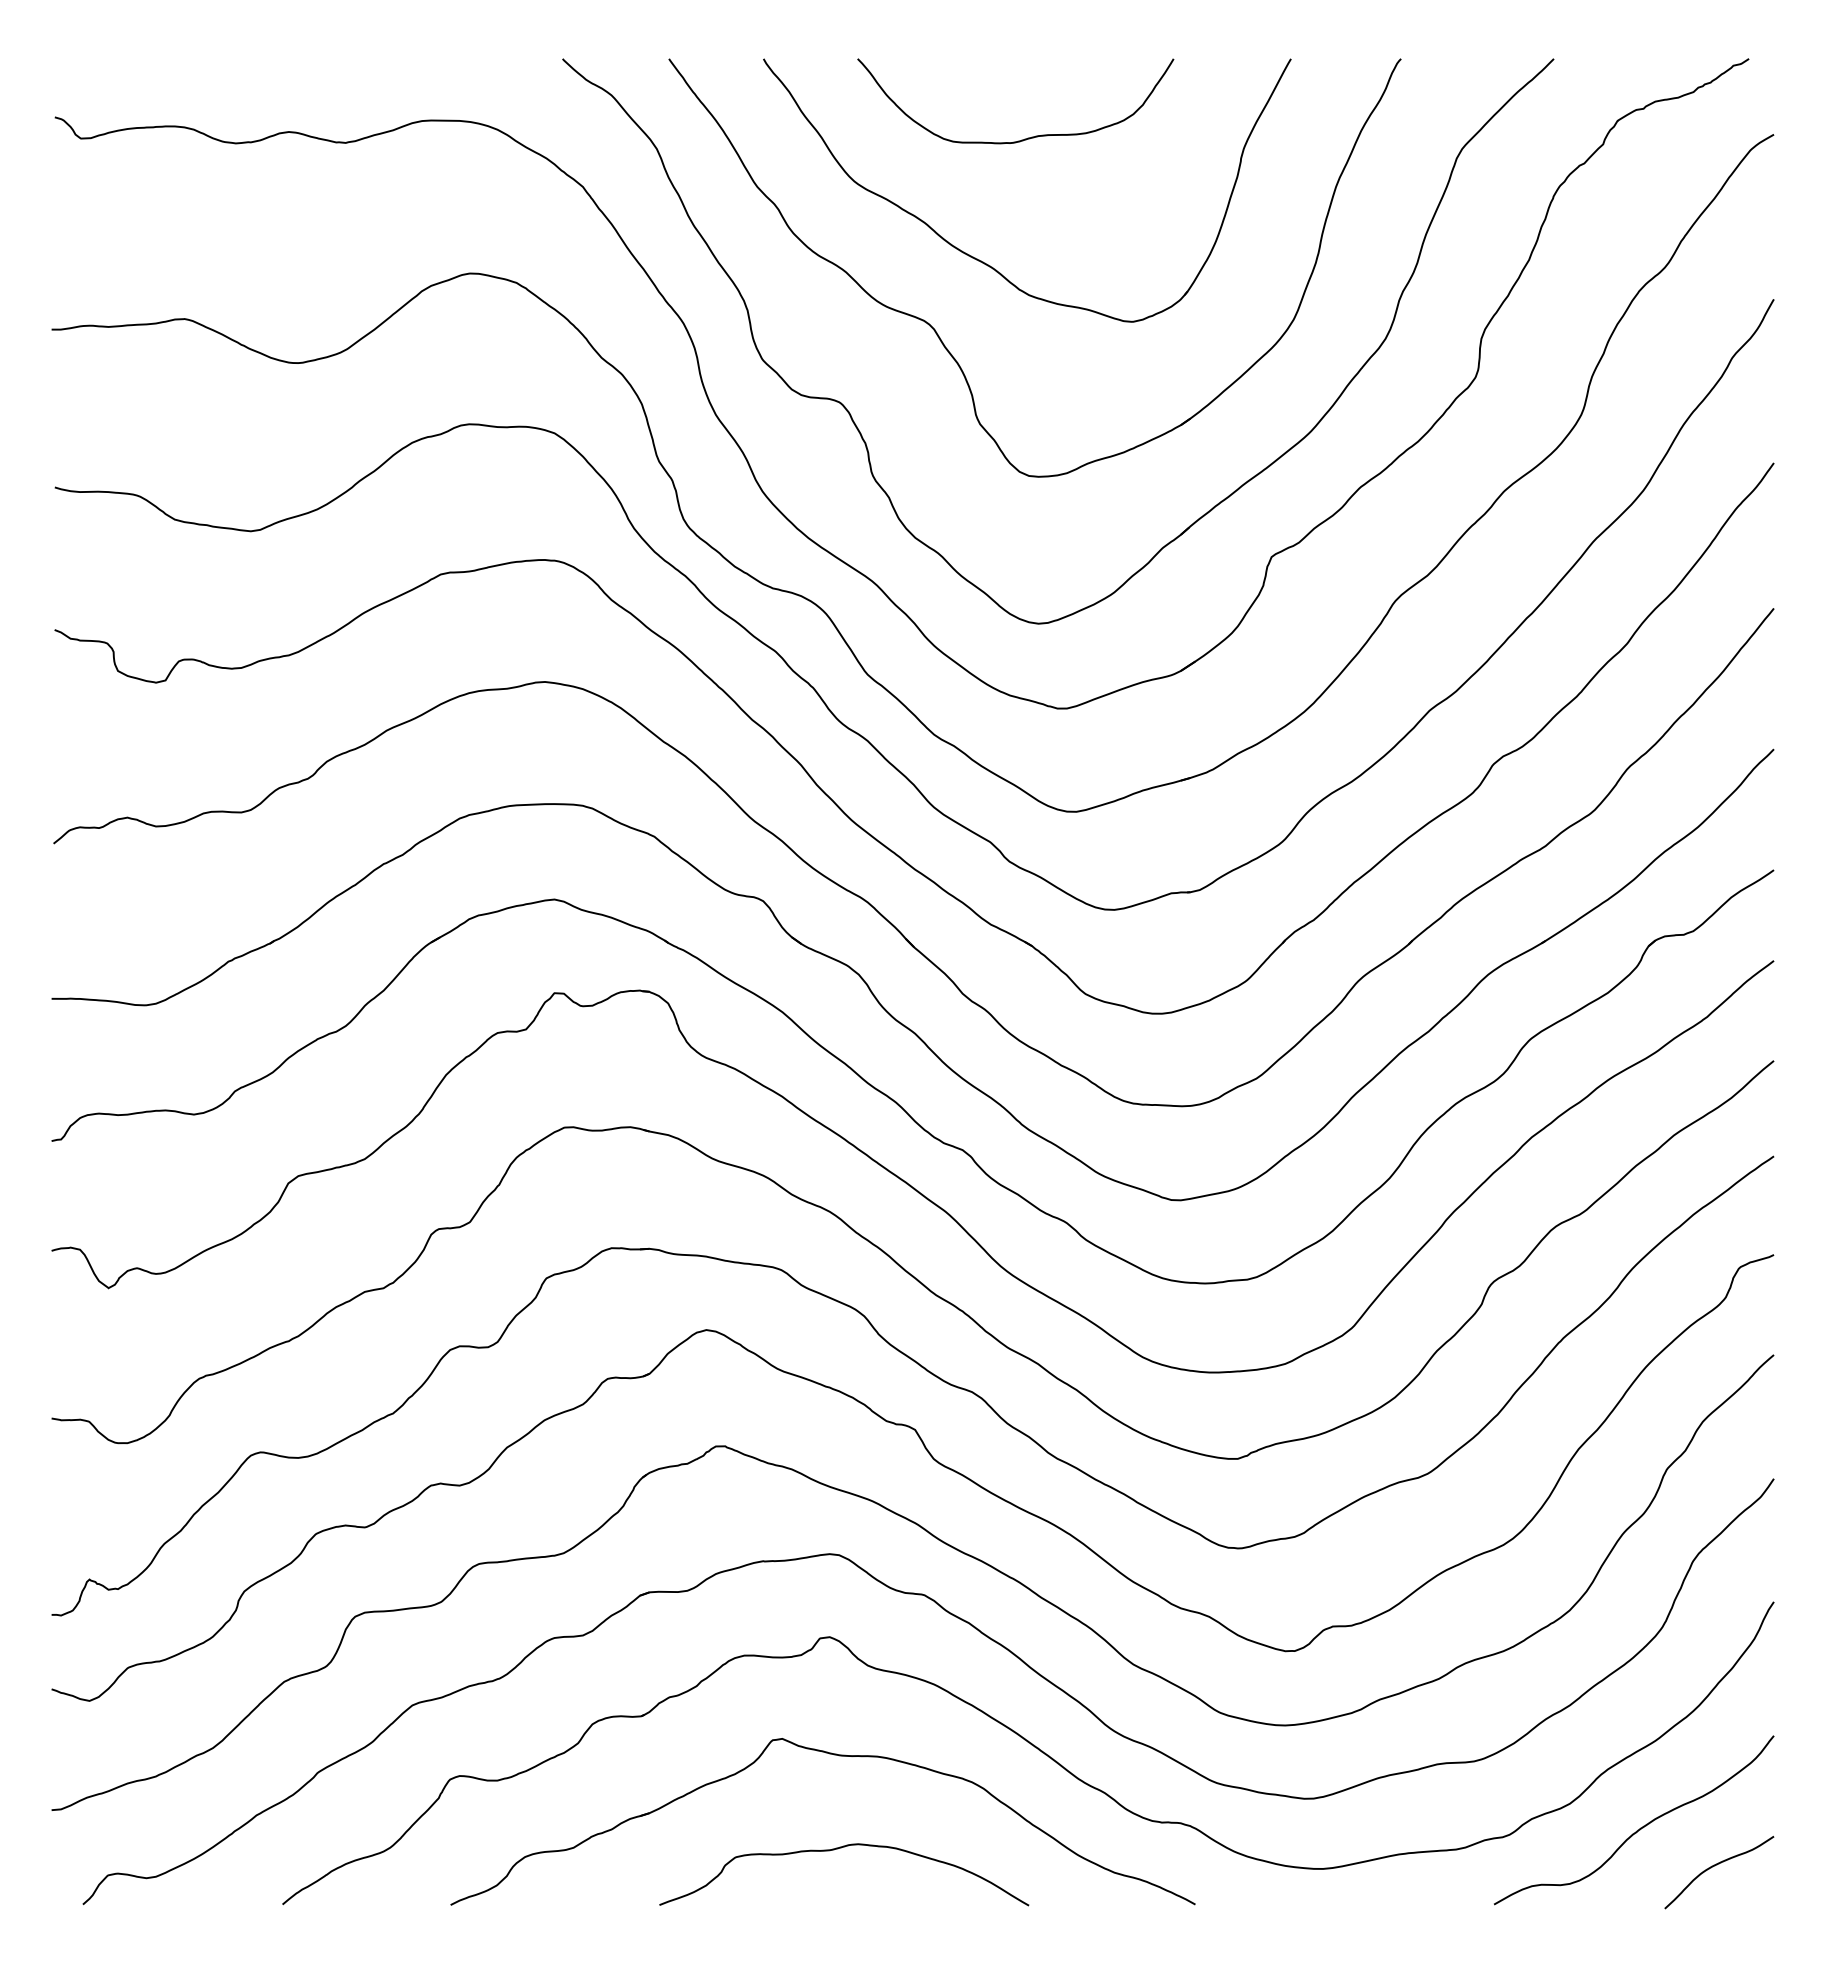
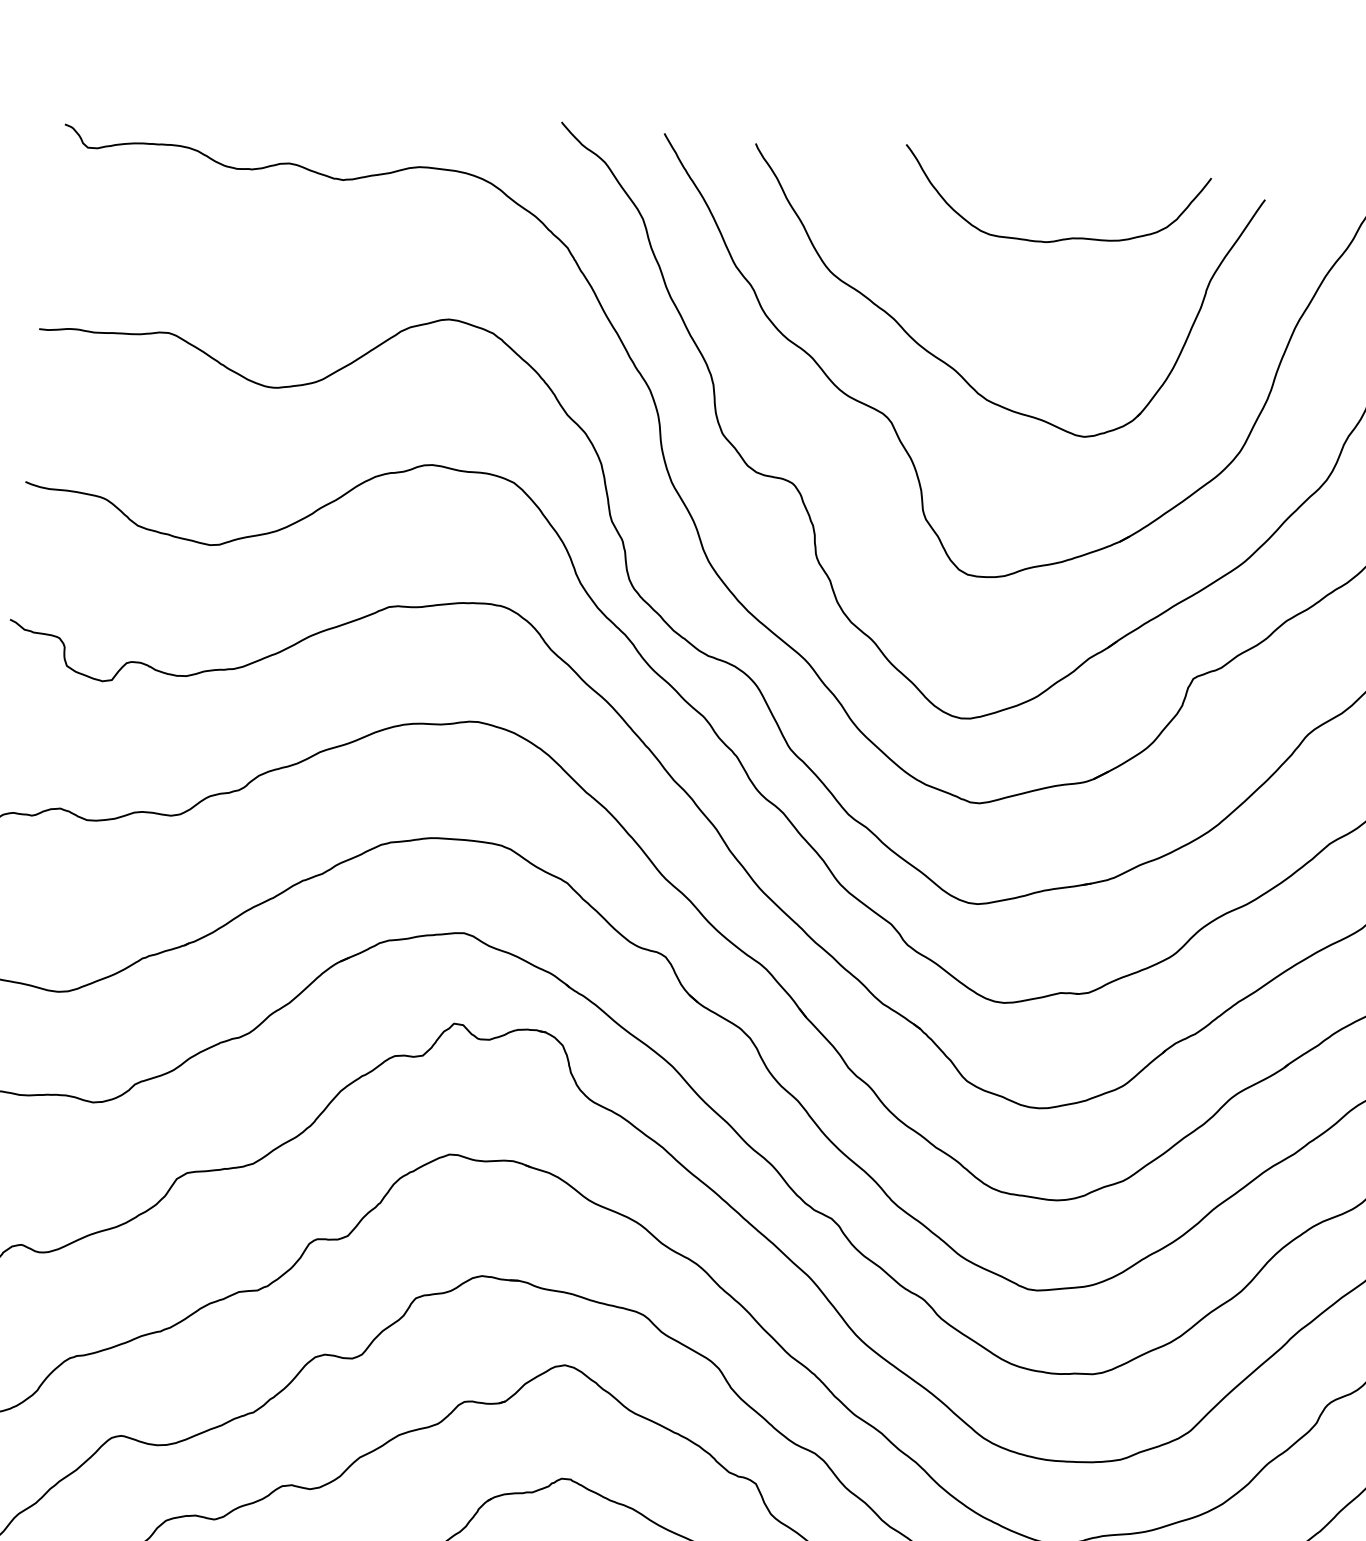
curve: (1024, 138) -> (1058, 239), moved

